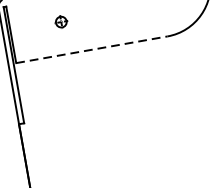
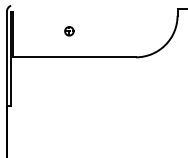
part: (61, 22) -> (69, 31), moved
line: (93, 49) -> (75, 57), dashed -> solid

